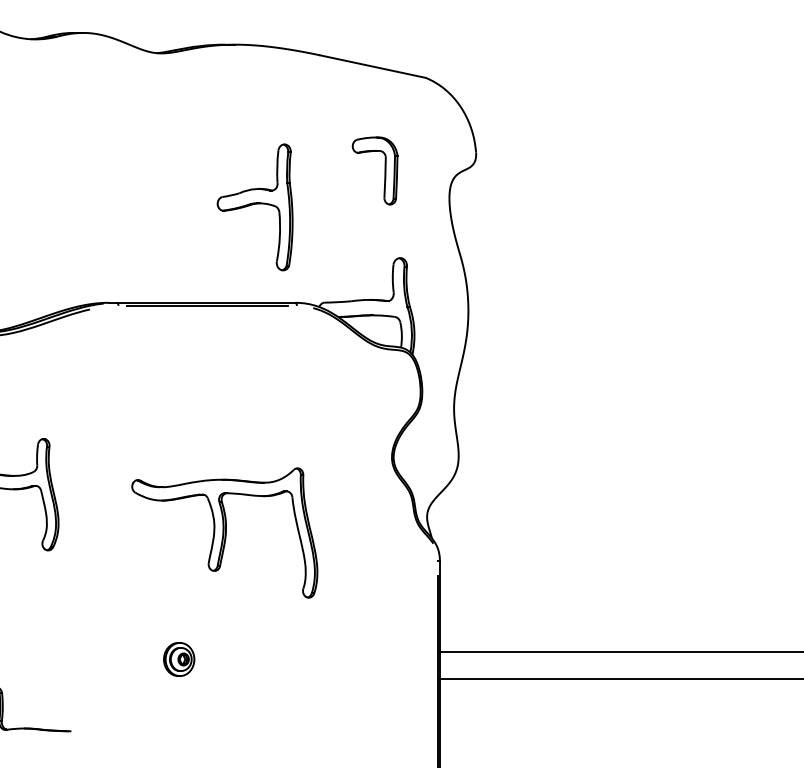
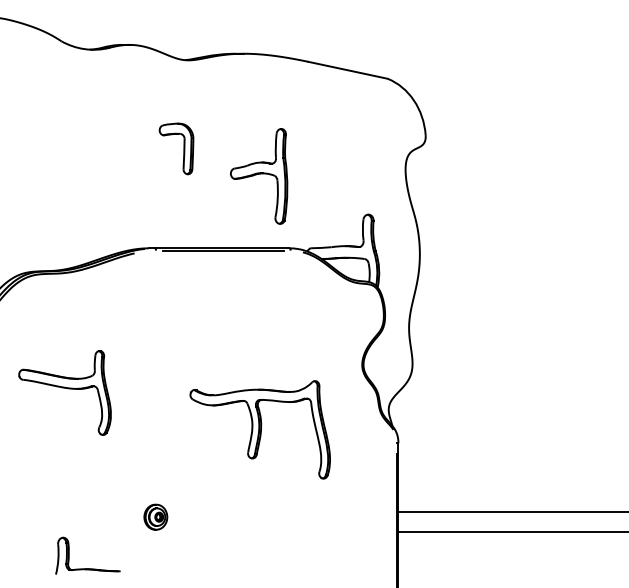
part: (384, 170) -> (183, 148), moved
part: (223, 532) -> (259, 429), moved
part: (178, 658) -> (155, 516), moved

